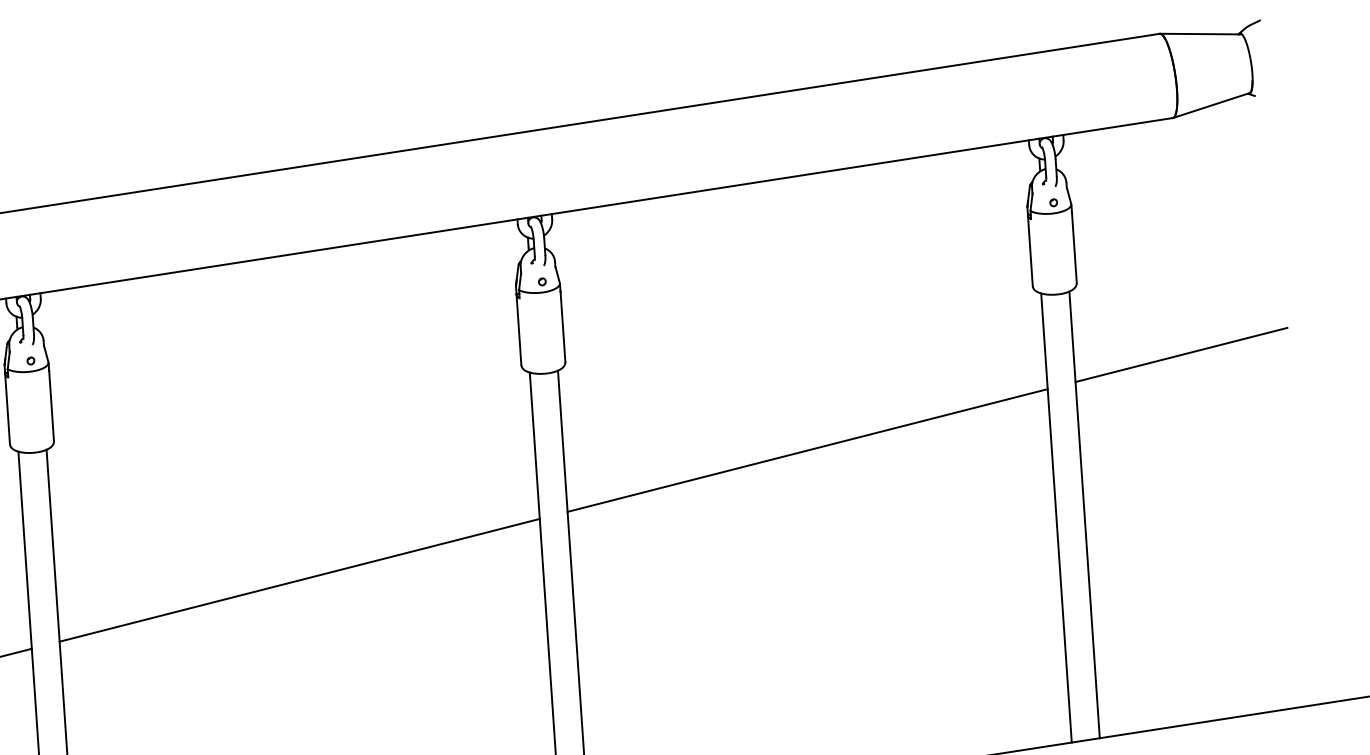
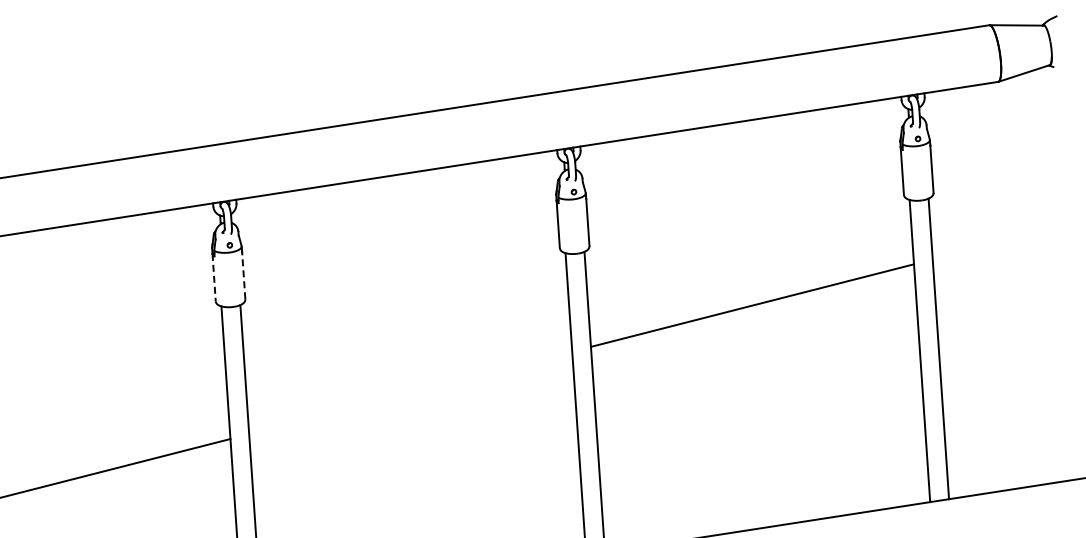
line: (1180, 355) -> (1003, 241), removed
line: (51, 405) -> (243, 275), solid -> dashed
line: (8, 408) -> (214, 277), solid -> dashed
line: (299, 579) -> (410, 392), removed

